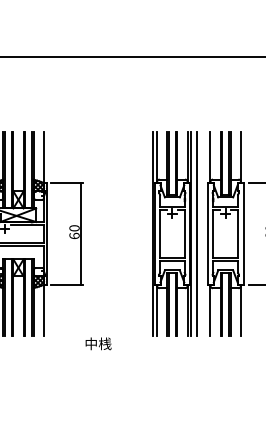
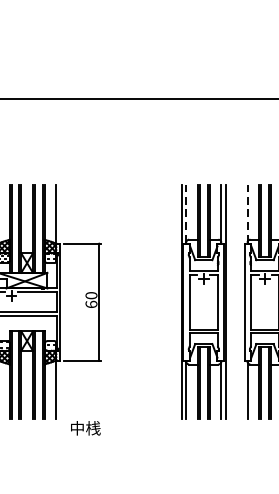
line: (157, 156) -> (186, 213), solid -> dashed
line: (210, 156) -> (247, 213), solid -> dashed
line: (197, 233) -> (232, 301), removed
text: (98, 343) -> (85, 427), moved

